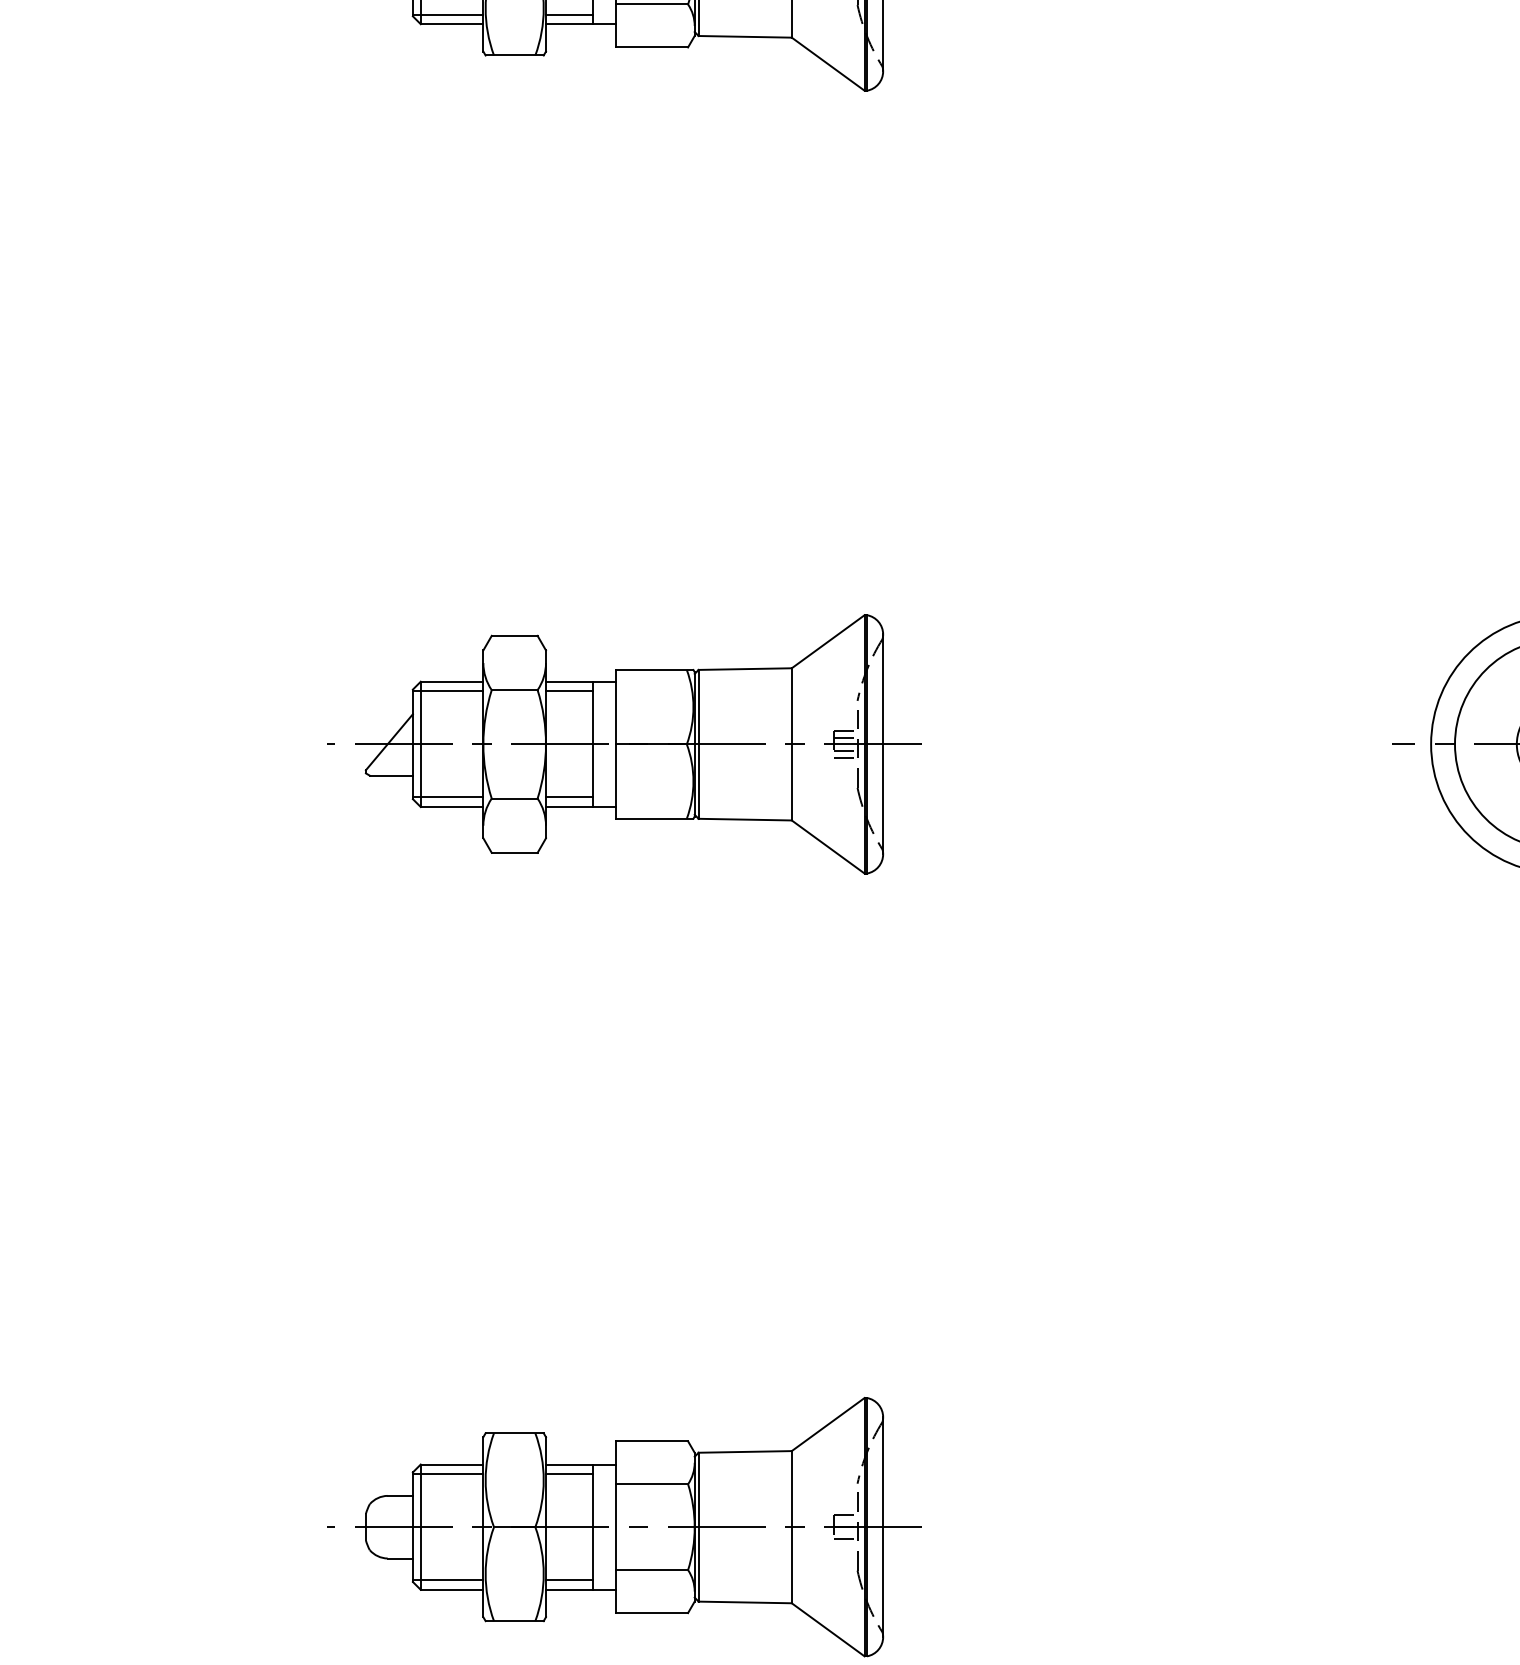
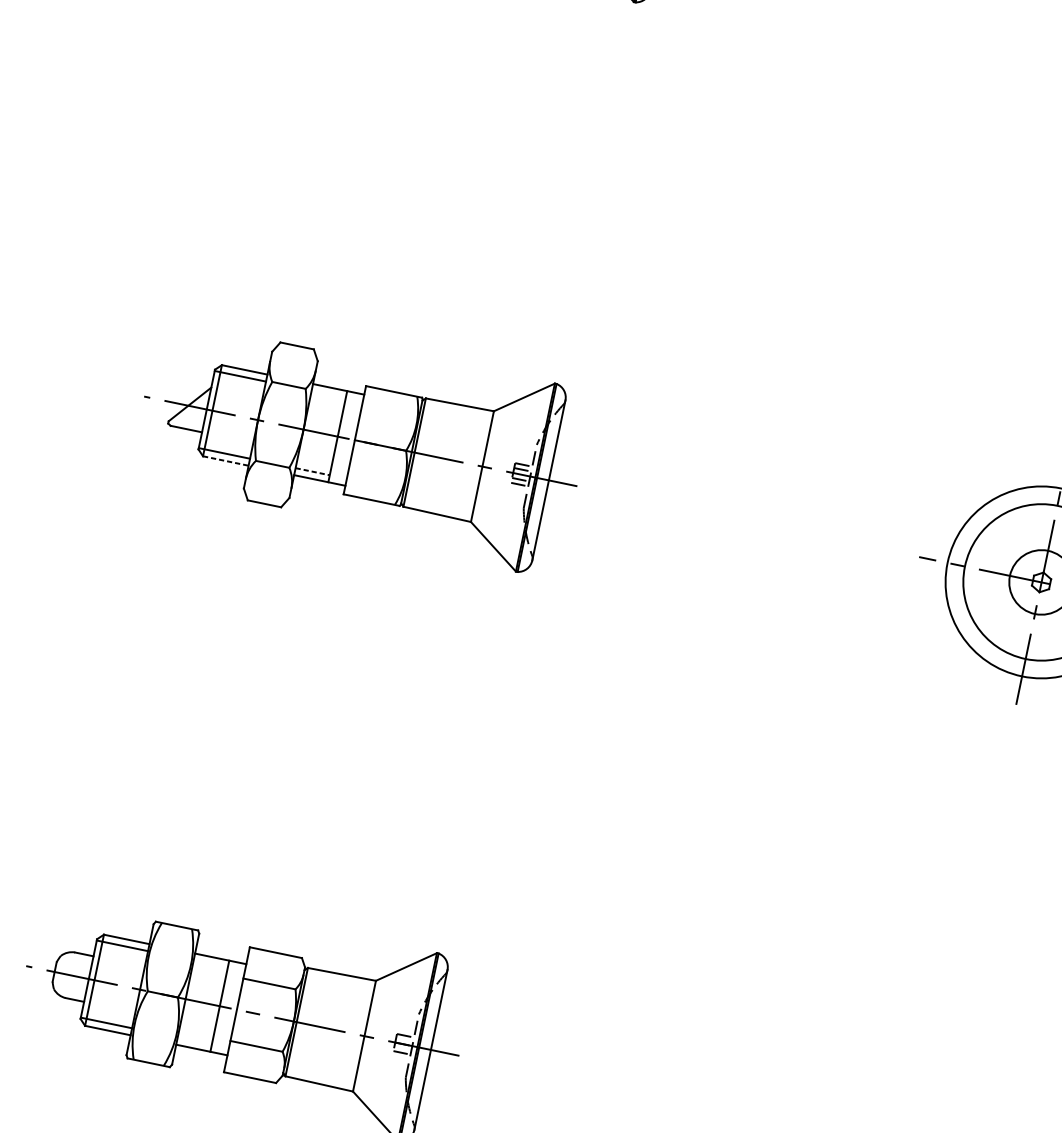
line: (569, 691) -> (328, 394), removed
line: (569, 797) -> (312, 471), solid -> dashed
line: (452, 807) -> (226, 461), solid -> dashed
line: (569, 1474) -> (210, 964), removed
line: (569, 1580) -> (194, 1041), removed

